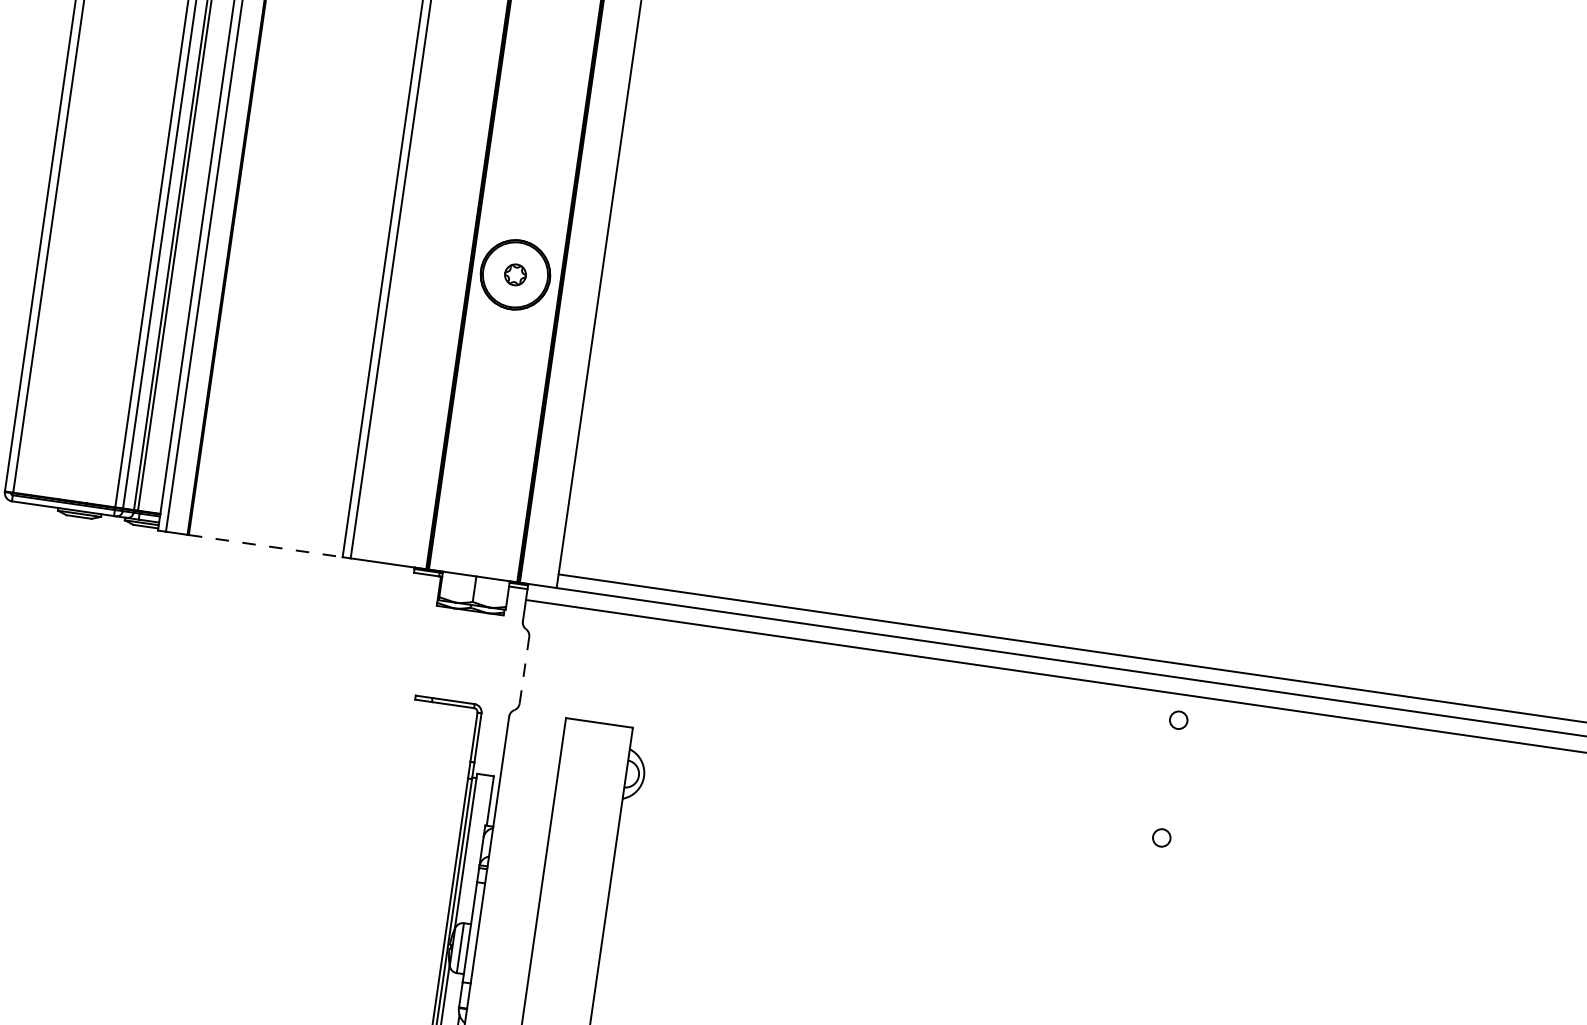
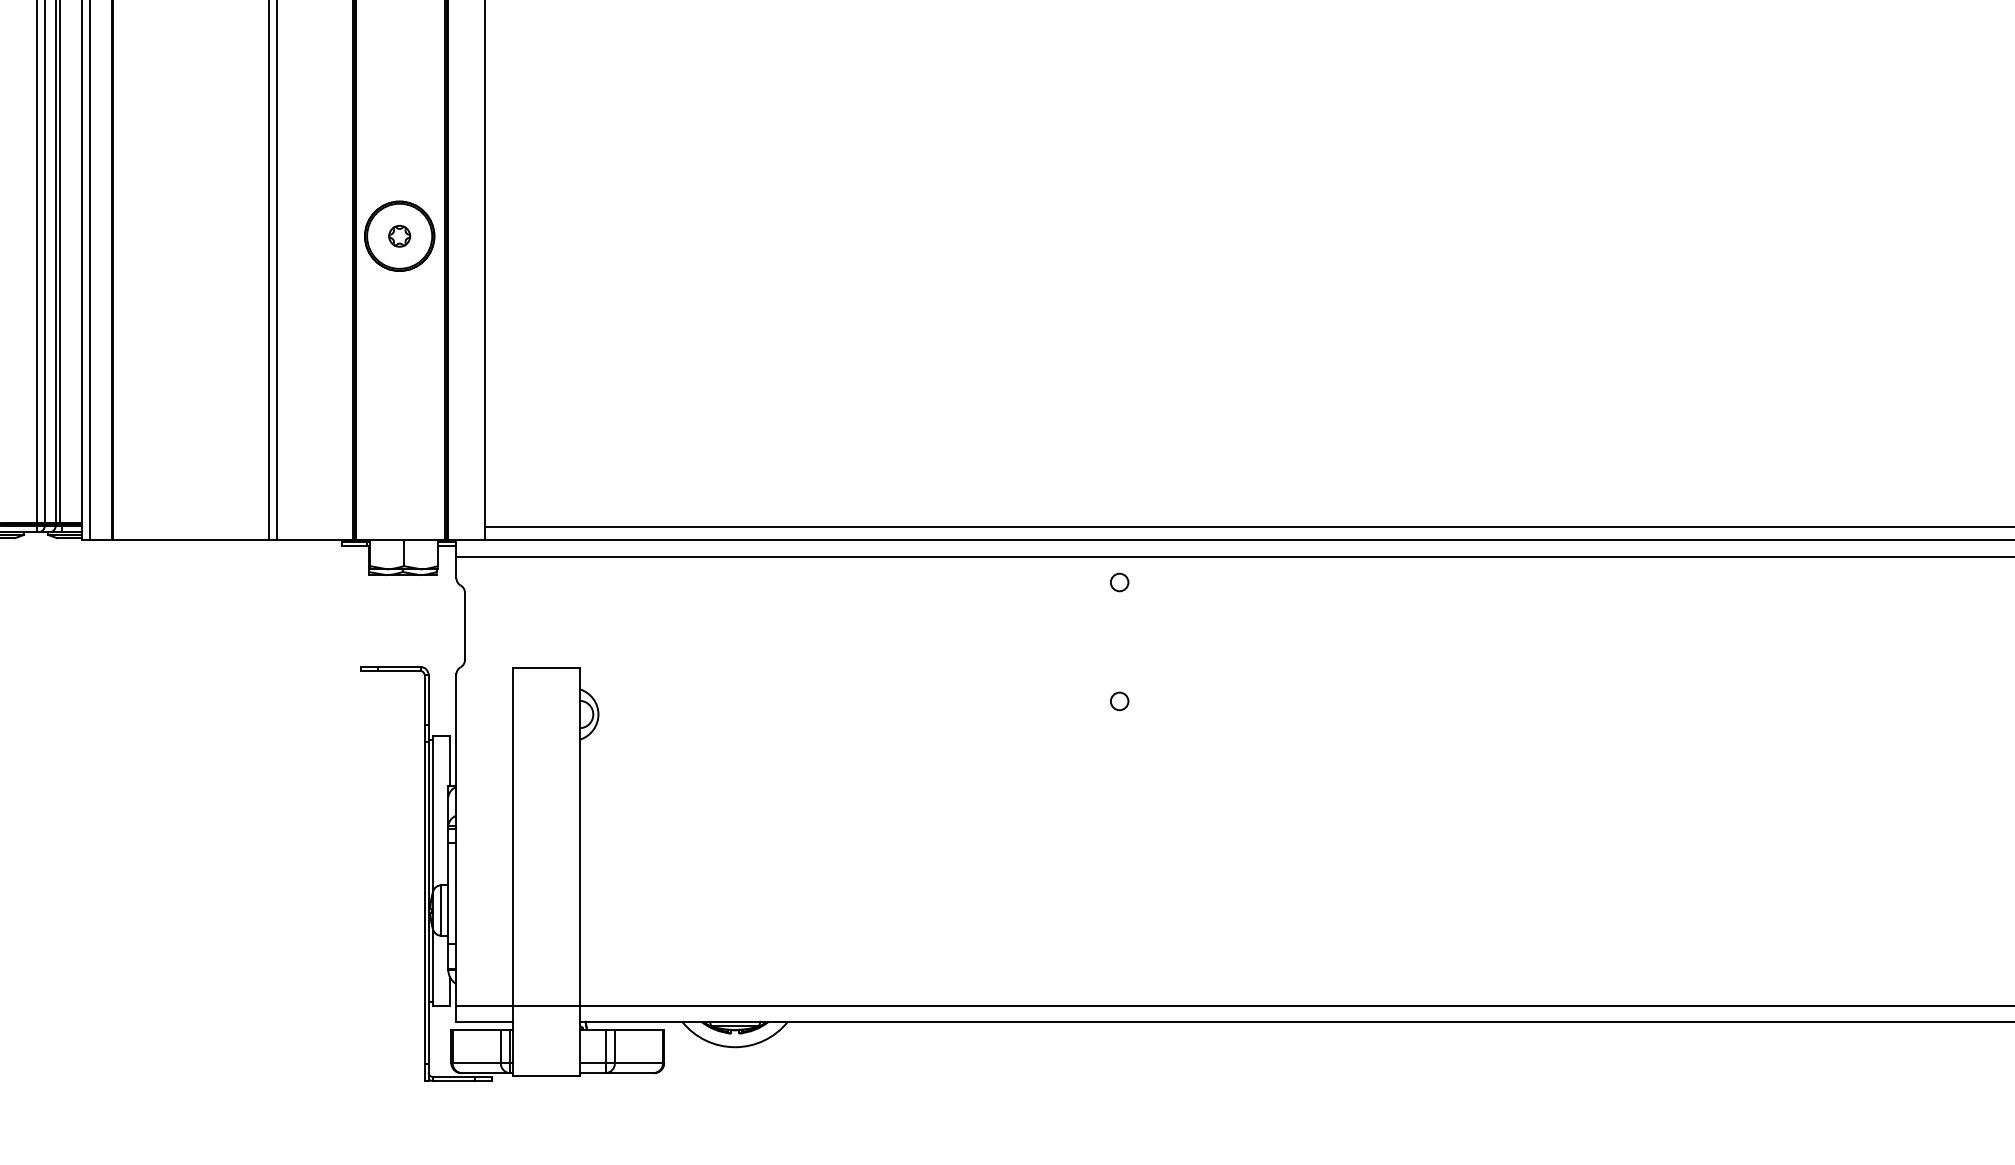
line: (266, 546) -> (191, 540), dashed -> solid
line: (523, 670) -> (464, 626), dashed -> solid

